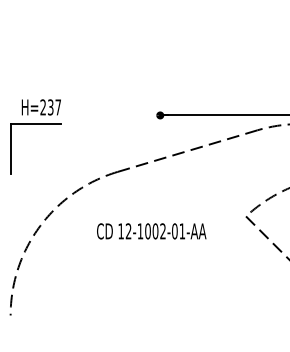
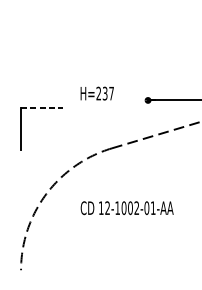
text: (40, 107) -> (96, 93), moved
line: (35, 124) -> (42, 108), solid -> dashed
text: (151, 231) -> (127, 208), moved

